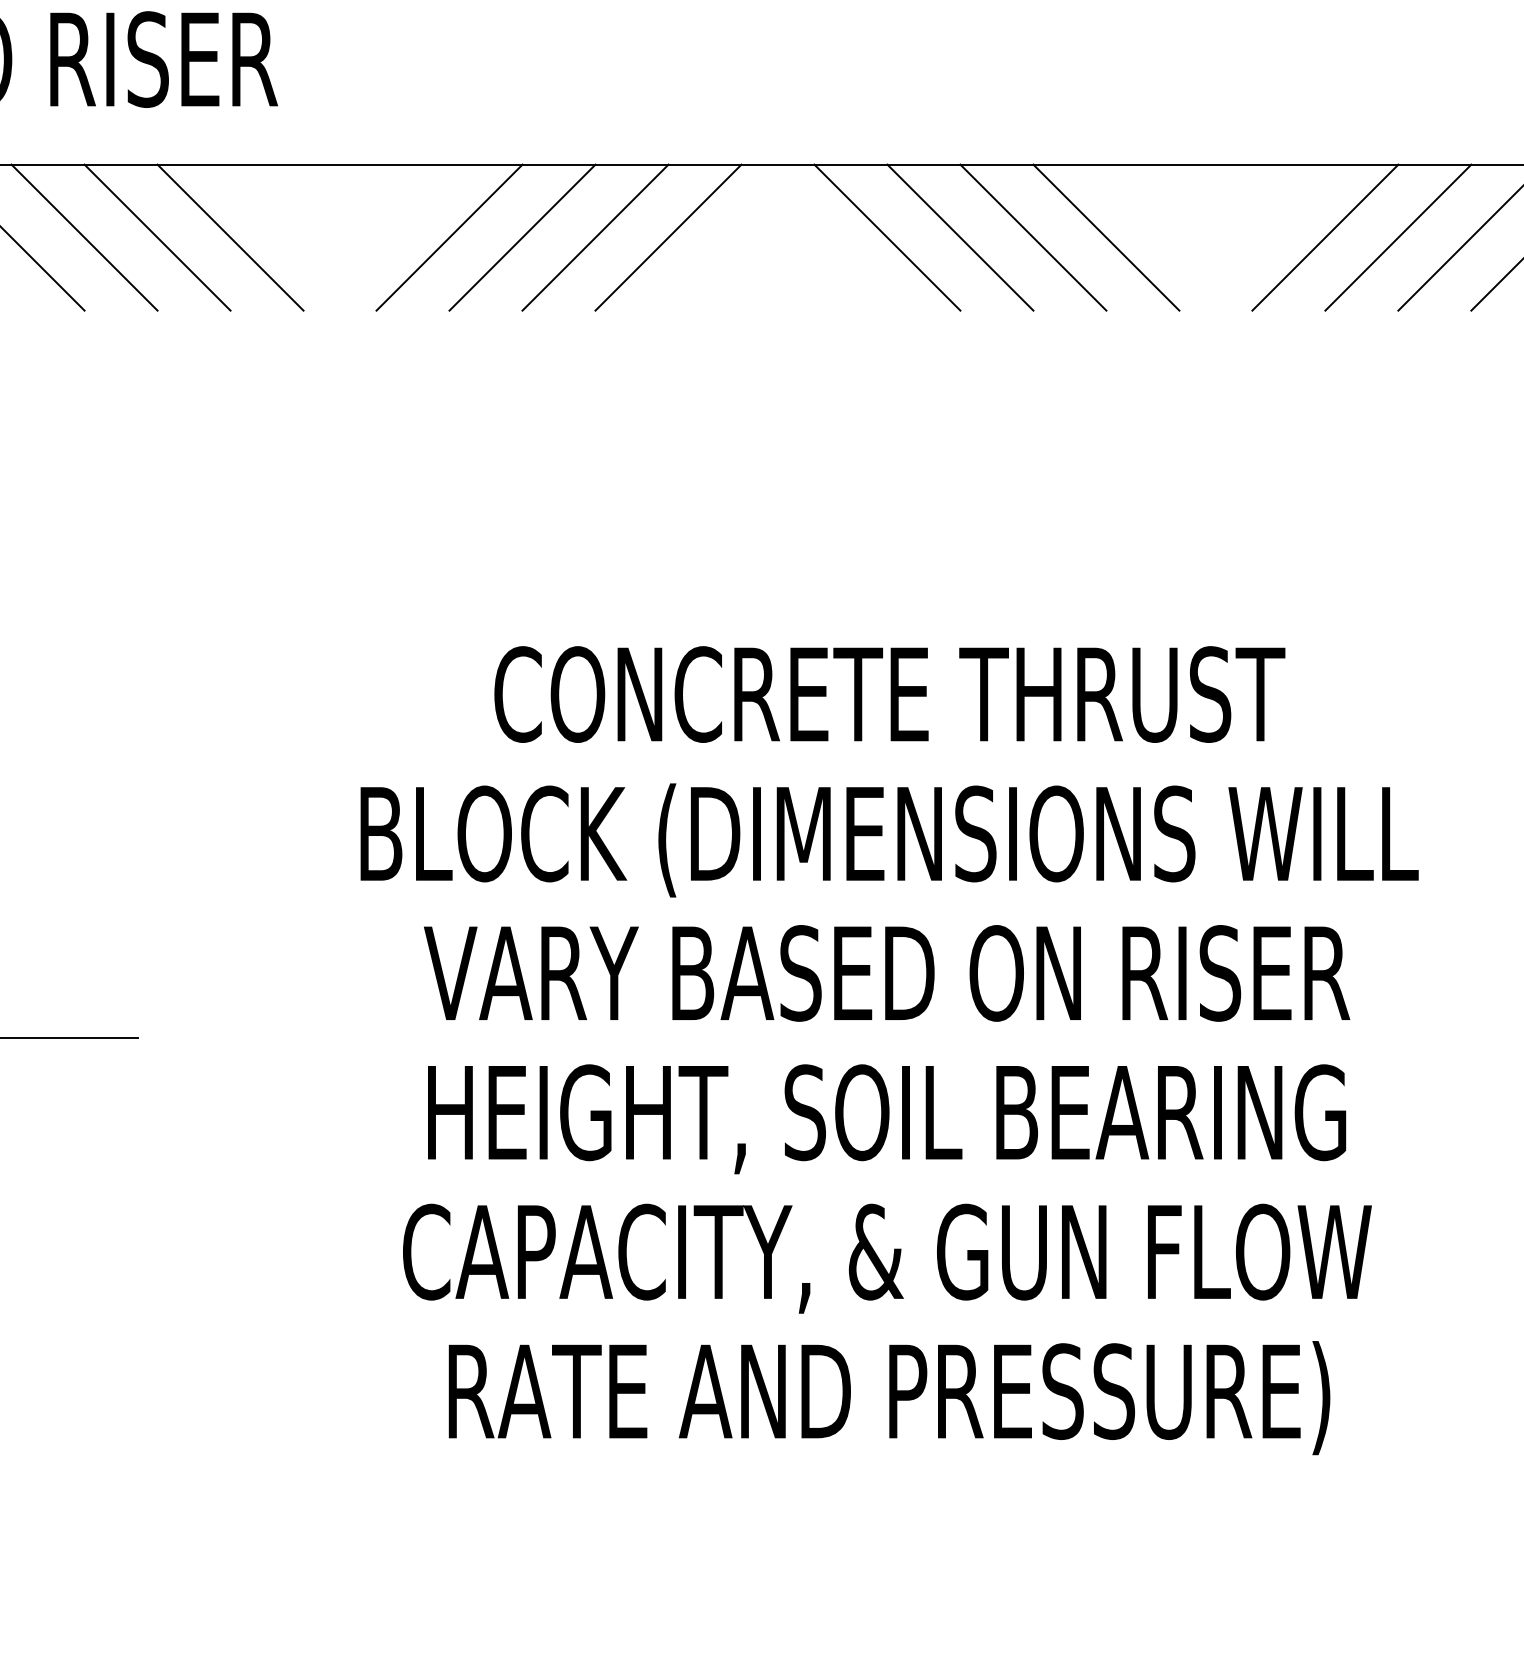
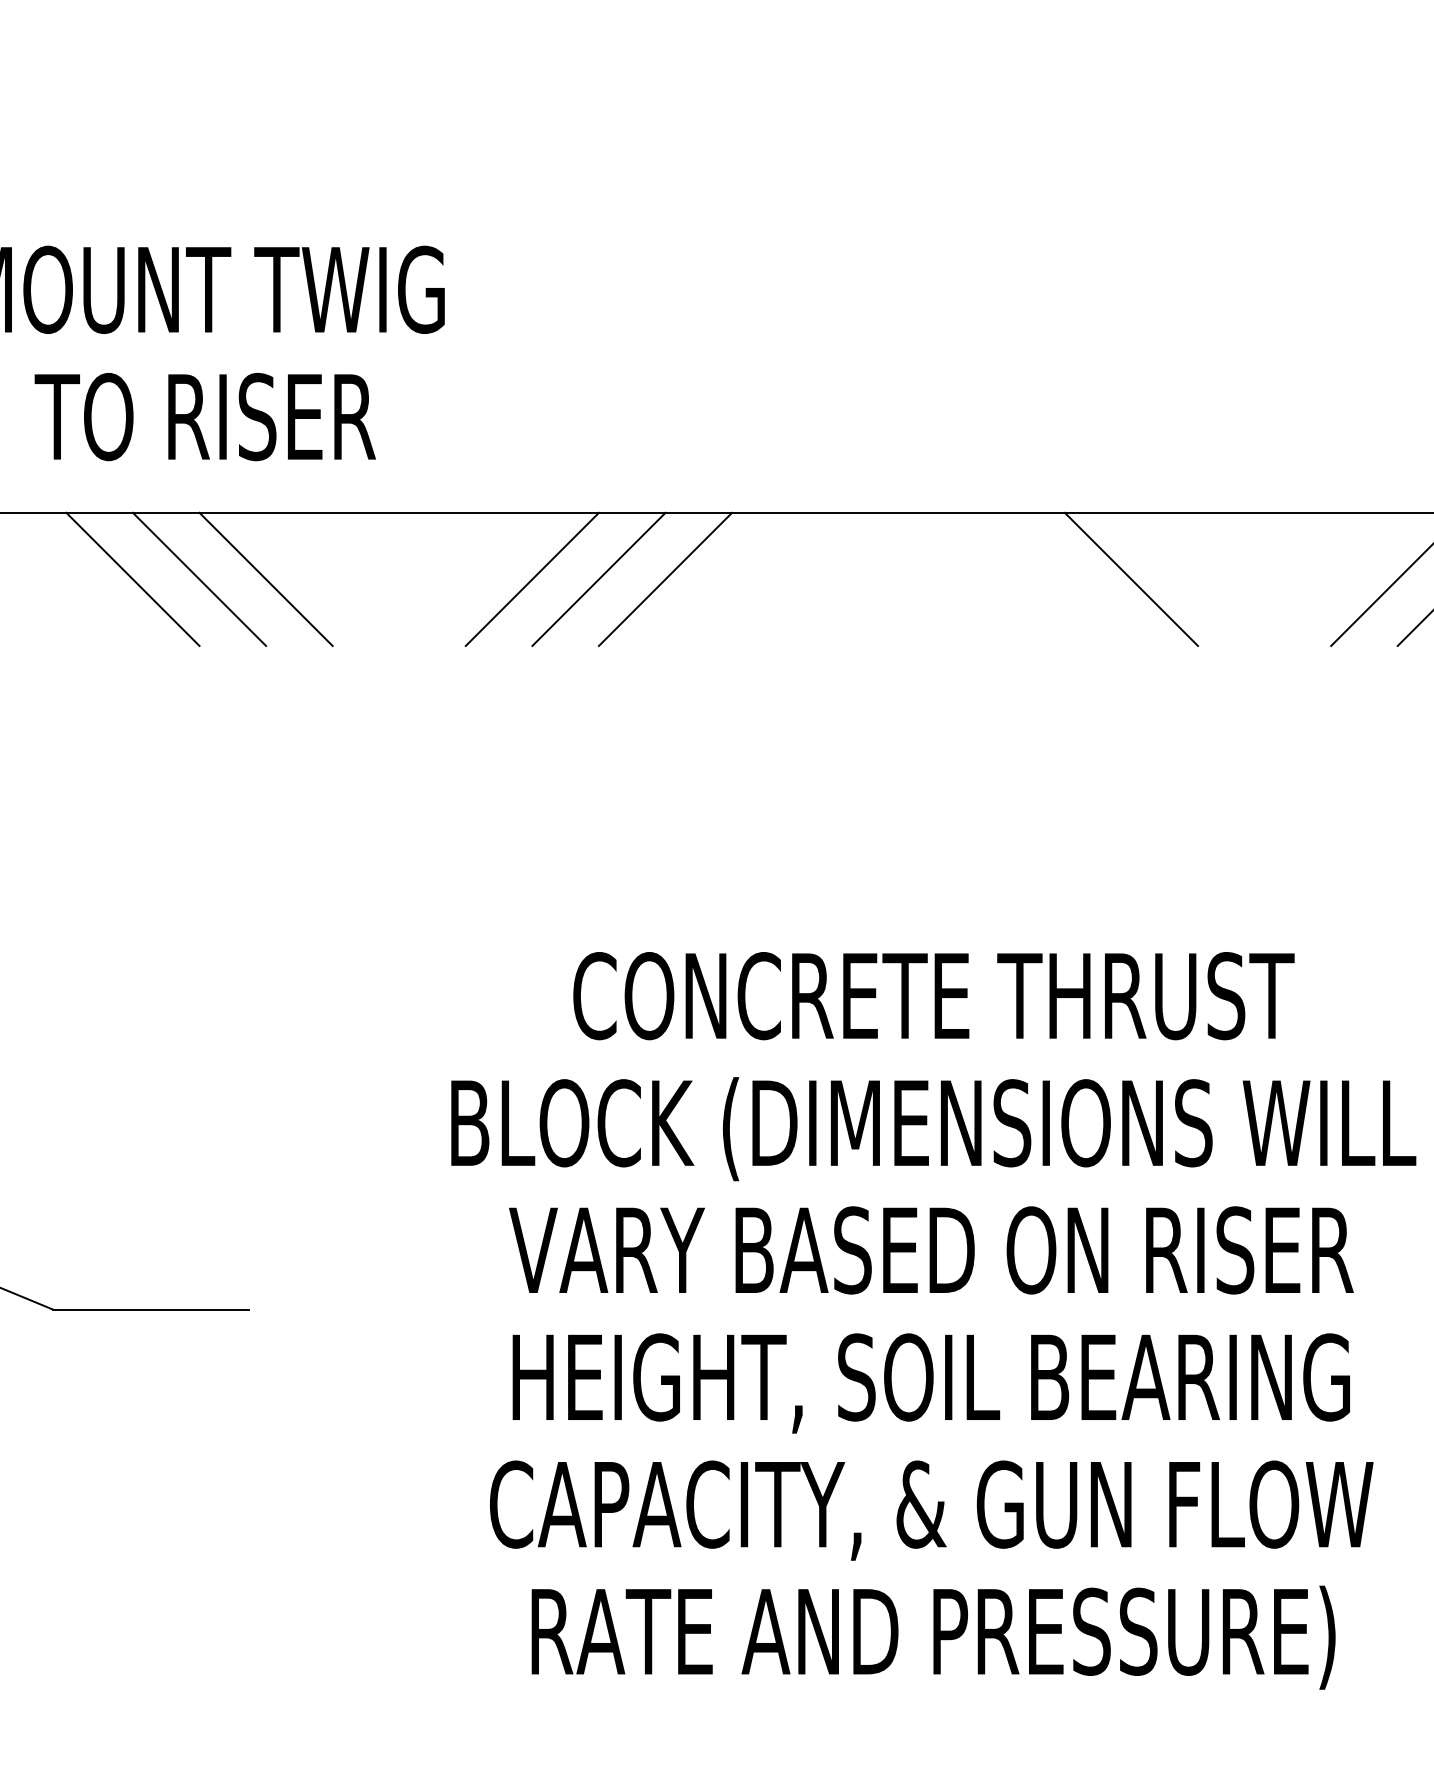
line: (230, 236) -> (332, 578), removed
line: (667, 236) -> (731, 578), removed
line: (887, 236) -> (931, 578), removed
line: (959, 236) -> (997, 578), removed
line: (1032, 236) -> (1064, 578), removed
line: (1324, 236) -> (1330, 578), removed

